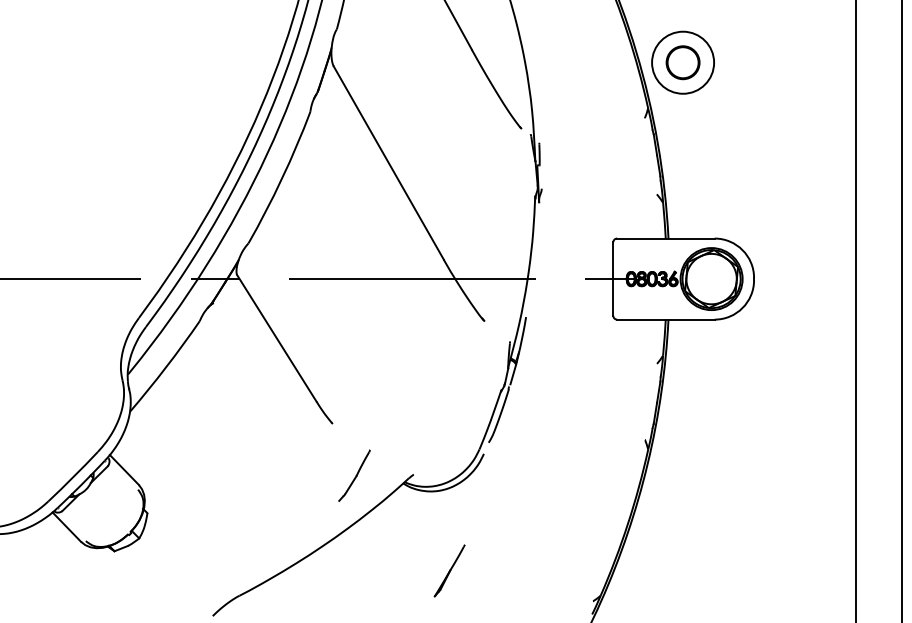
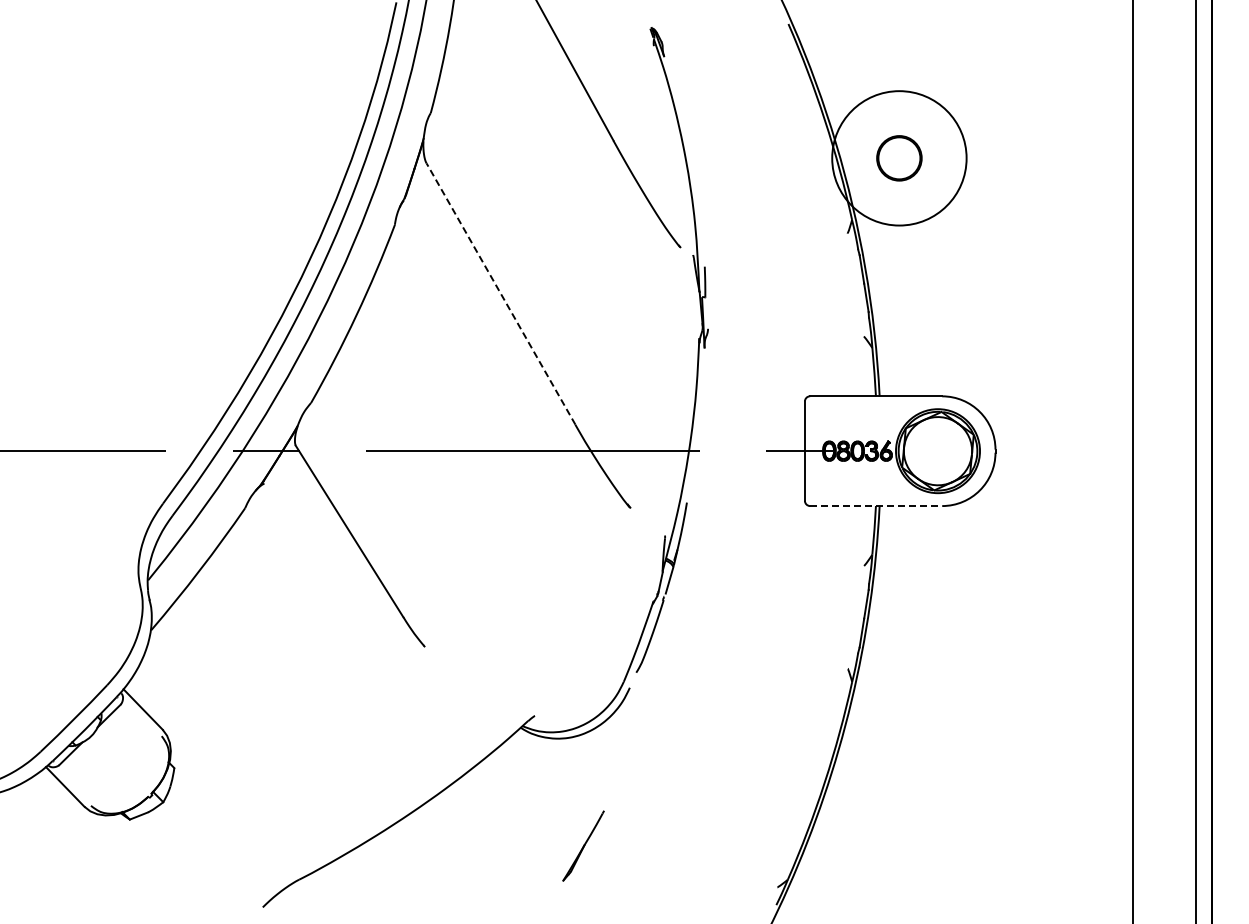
circle: (683, 62) -> (899, 158), size x1.6
line: (388, 162) -> (500, 293), solid -> dashed
line: (666, 319) -> (876, 506), solid -> dashed
part: (354, 475) -> (454, 717), removed

